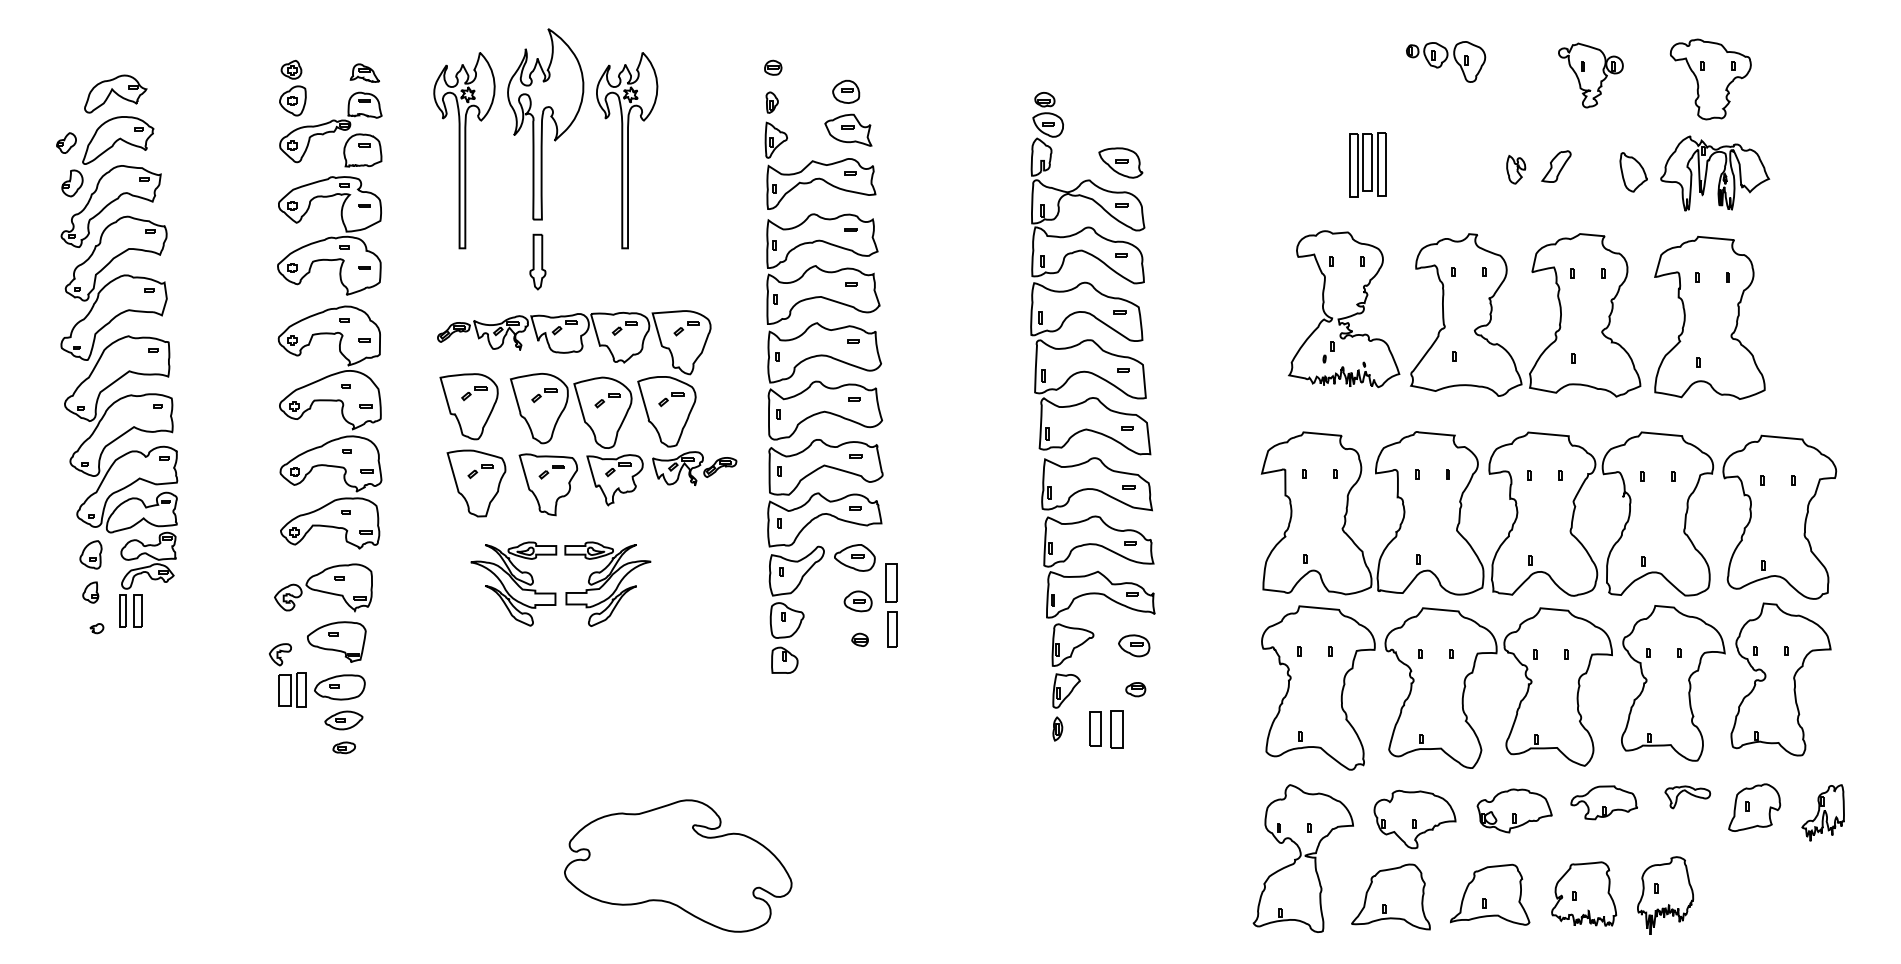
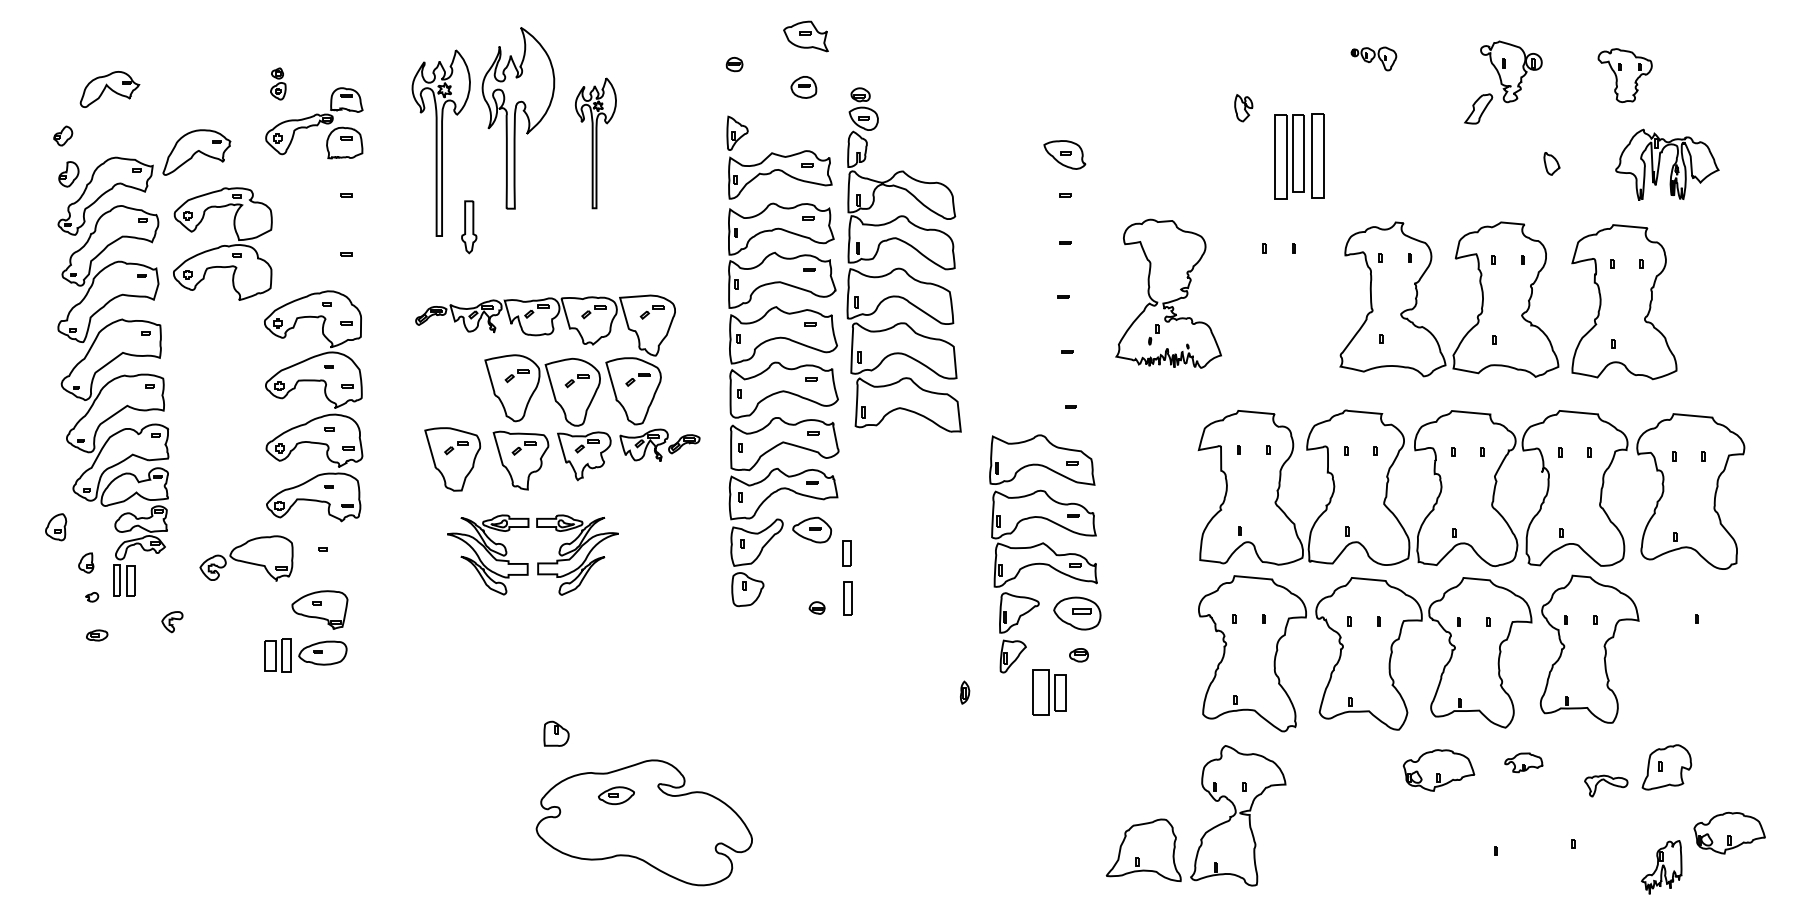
part: (1446, 61) -> (1374, 58), size x0.6
part: (364, 72) -> (346, 68), removed
part: (1710, 79) -> (1625, 75), size x0.7
part: (292, 88) -> (277, 84), size x0.6
part: (771, 102) -> (732, 97), removed
part: (848, 129) -> (806, 35), moved
part: (118, 140) -> (197, 152), moved
part: (627, 150) -> (596, 143), size x0.7
part: (1367, 164) -> (1299, 156), size x1.4
part: (1556, 166) -> (1478, 108), moved
part: (1516, 169) -> (1244, 107), moved
part: (1633, 172) -> (1551, 163), size x0.6
part: (1715, 173) -> (1667, 164), moved
part: (329, 235) -> (222, 243), moved
part: (537, 261) -> (468, 226), moved
part: (1086, 281) -> (900, 267), moved
part: (1344, 309) -> (1169, 294), moved
part: (468, 406) -> (445, 386), removed
part: (90, 554) -> (55, 526), moved
part: (891, 582) -> (846, 553), size x0.7
part: (323, 587) -> (246, 558), moved
part: (857, 601) -> (814, 571), removed
part: (1134, 645) -> (1077, 613), size x1.6
part: (280, 654) -> (172, 621), moved
part: (784, 659) -> (556, 733), moved
part: (1780, 679) -> (1691, 645), removed
part: (343, 720) -> (616, 795), moved
part: (1057, 728) -> (964, 692), moved
part: (1095, 728) -> (1040, 692), size x1.4
part: (343, 747) -> (96, 635), moved
part: (1687, 797) -> (1606, 786), moved
part: (1603, 802) -> (1523, 762), size x0.6
part: (1822, 812) -> (1661, 866), moved
part: (1414, 819) -> (1343, 778), removed
part: (1820, 876) -> (1729, 832), added
part: (1584, 893) -> (1505, 848), removed
part: (1490, 894) -> (1416, 849), removed
part: (1665, 895) -> (1582, 850), removed
part: (1390, 896) -> (1143, 849), moved

